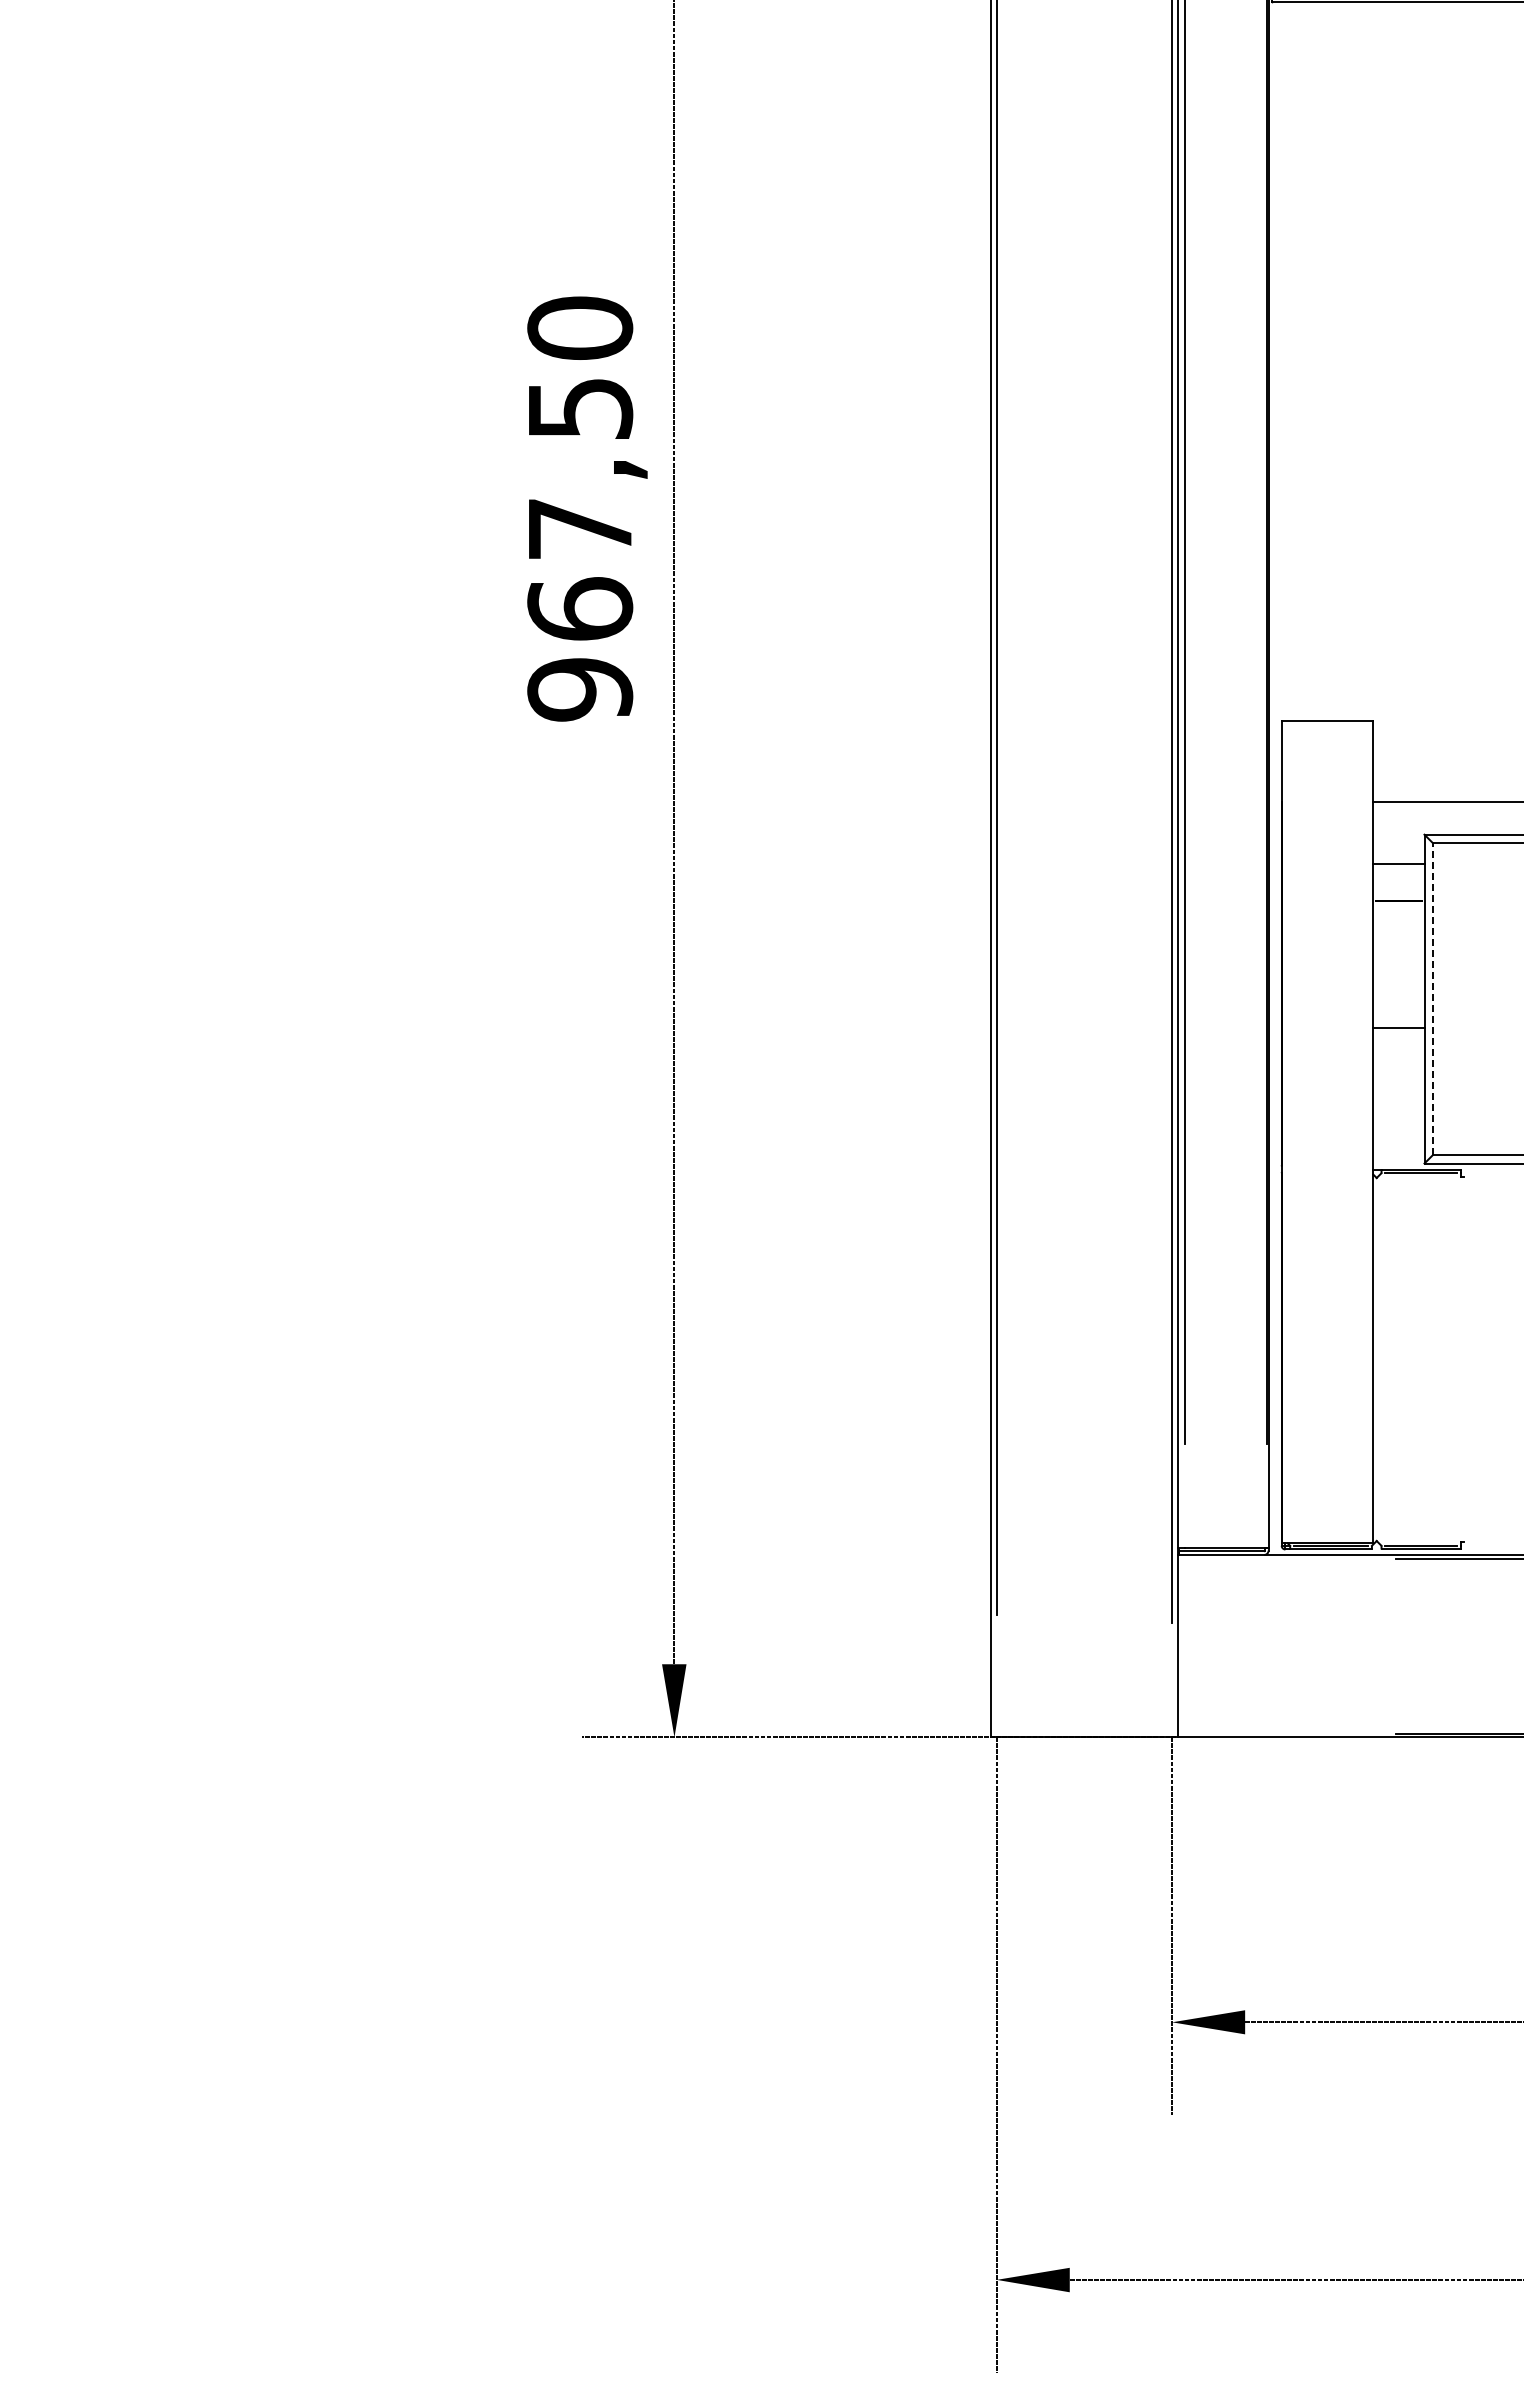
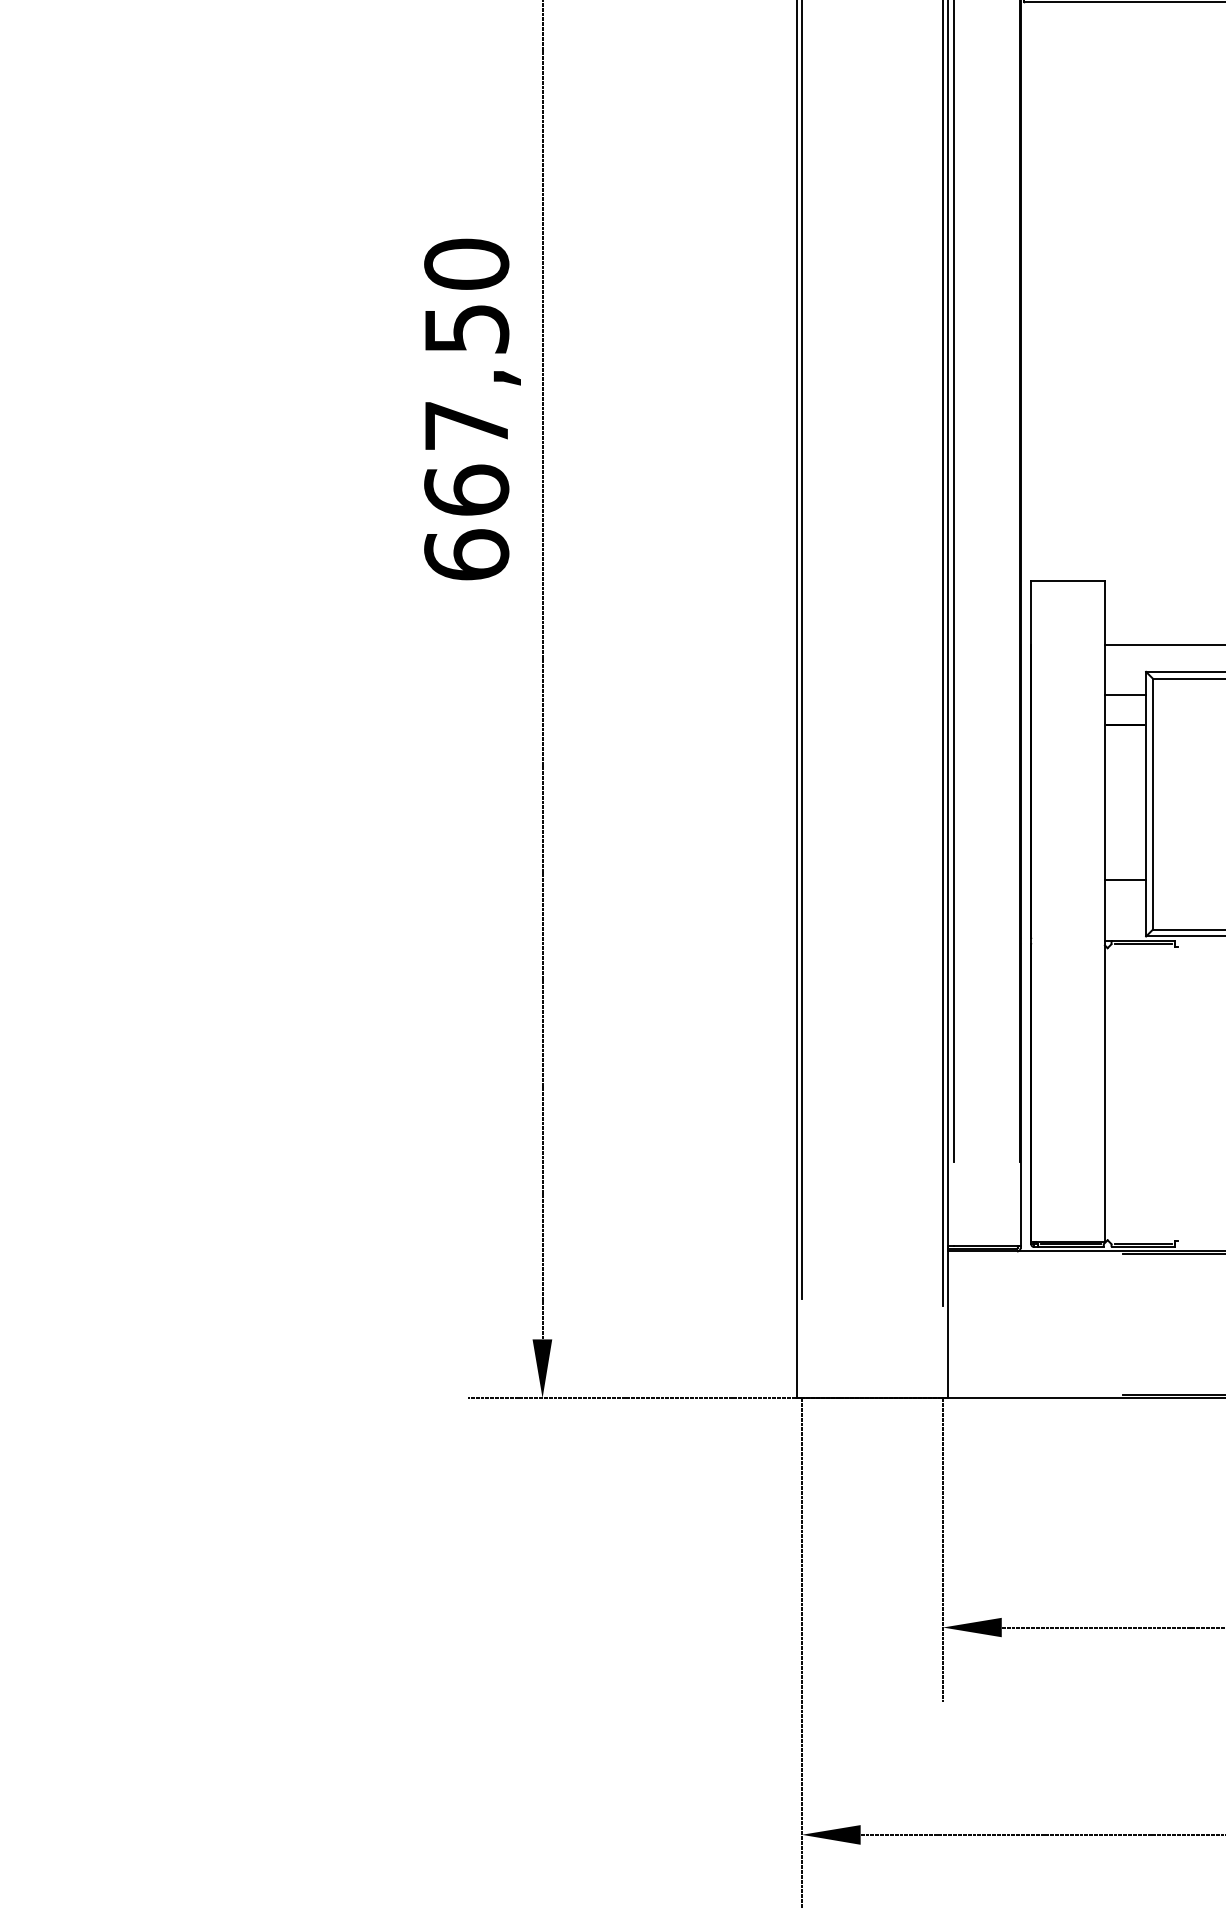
text: (580, 689) -> (466, 555), 967,50 -> 667,50
line: (1432, 998) -> (1152, 803), dashed -> solid
line: (1398, 1027) -> (1125, 880), moved

